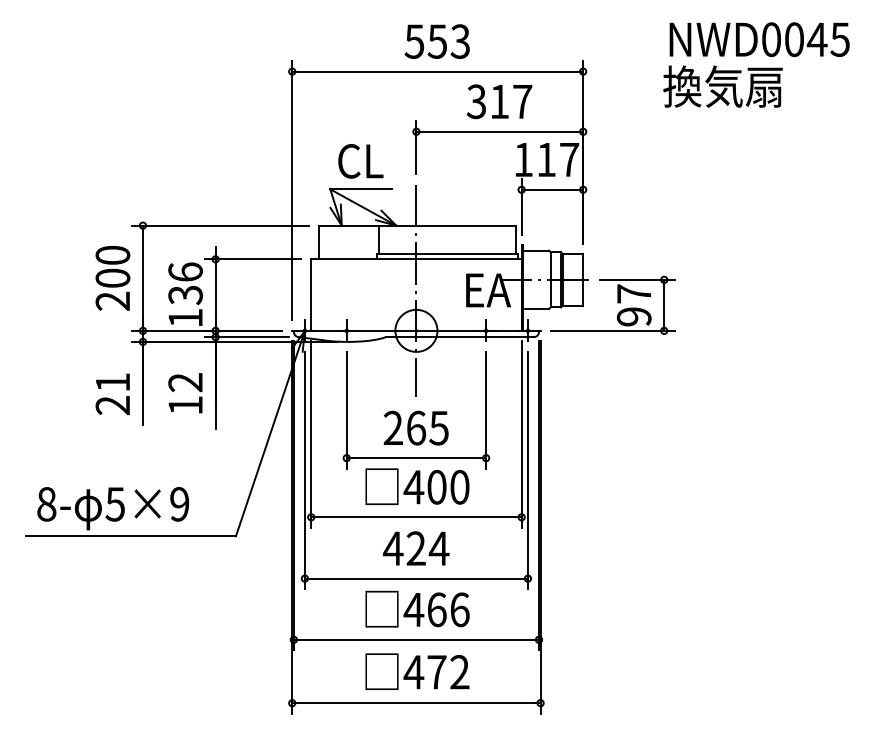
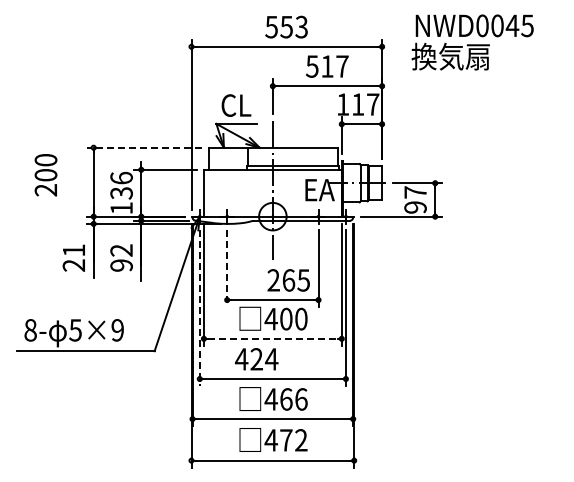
text: (756, 65) -> (472, 42), moved
text: (476, 101) -> (312, 66), 317 -> 517
line: (220, 225) -> (144, 147), solid -> dashed
text: (112, 278) -> (45, 175), moved
text: (185, 405) -> (121, 265), 12 -> 92
line: (347, 411) -> (227, 269), solid -> dashed
text: (415, 428) -> (288, 280), moved
line: (304, 471) -> (199, 308), solid -> dashed
line: (415, 516) -> (272, 338), solid -> dashed
text: (415, 548) -> (256, 359), moved

